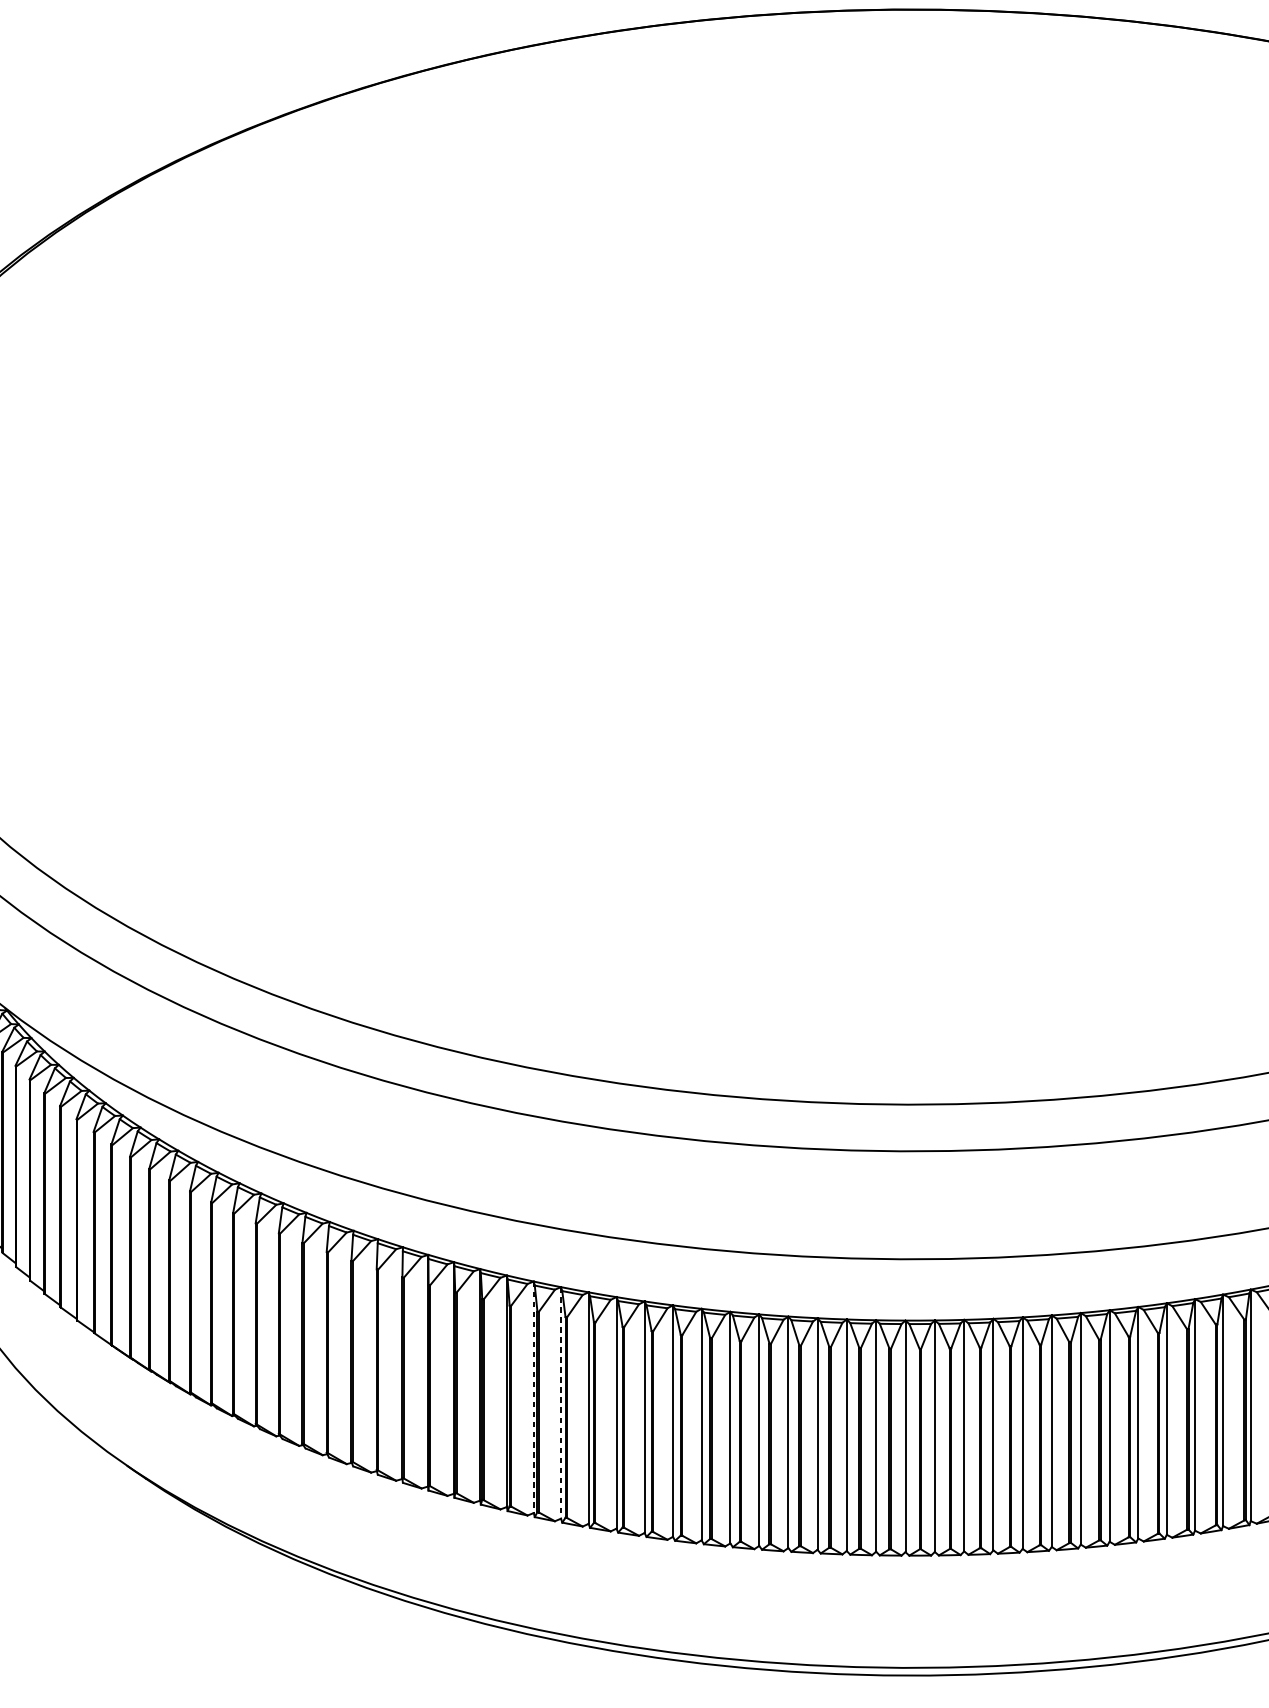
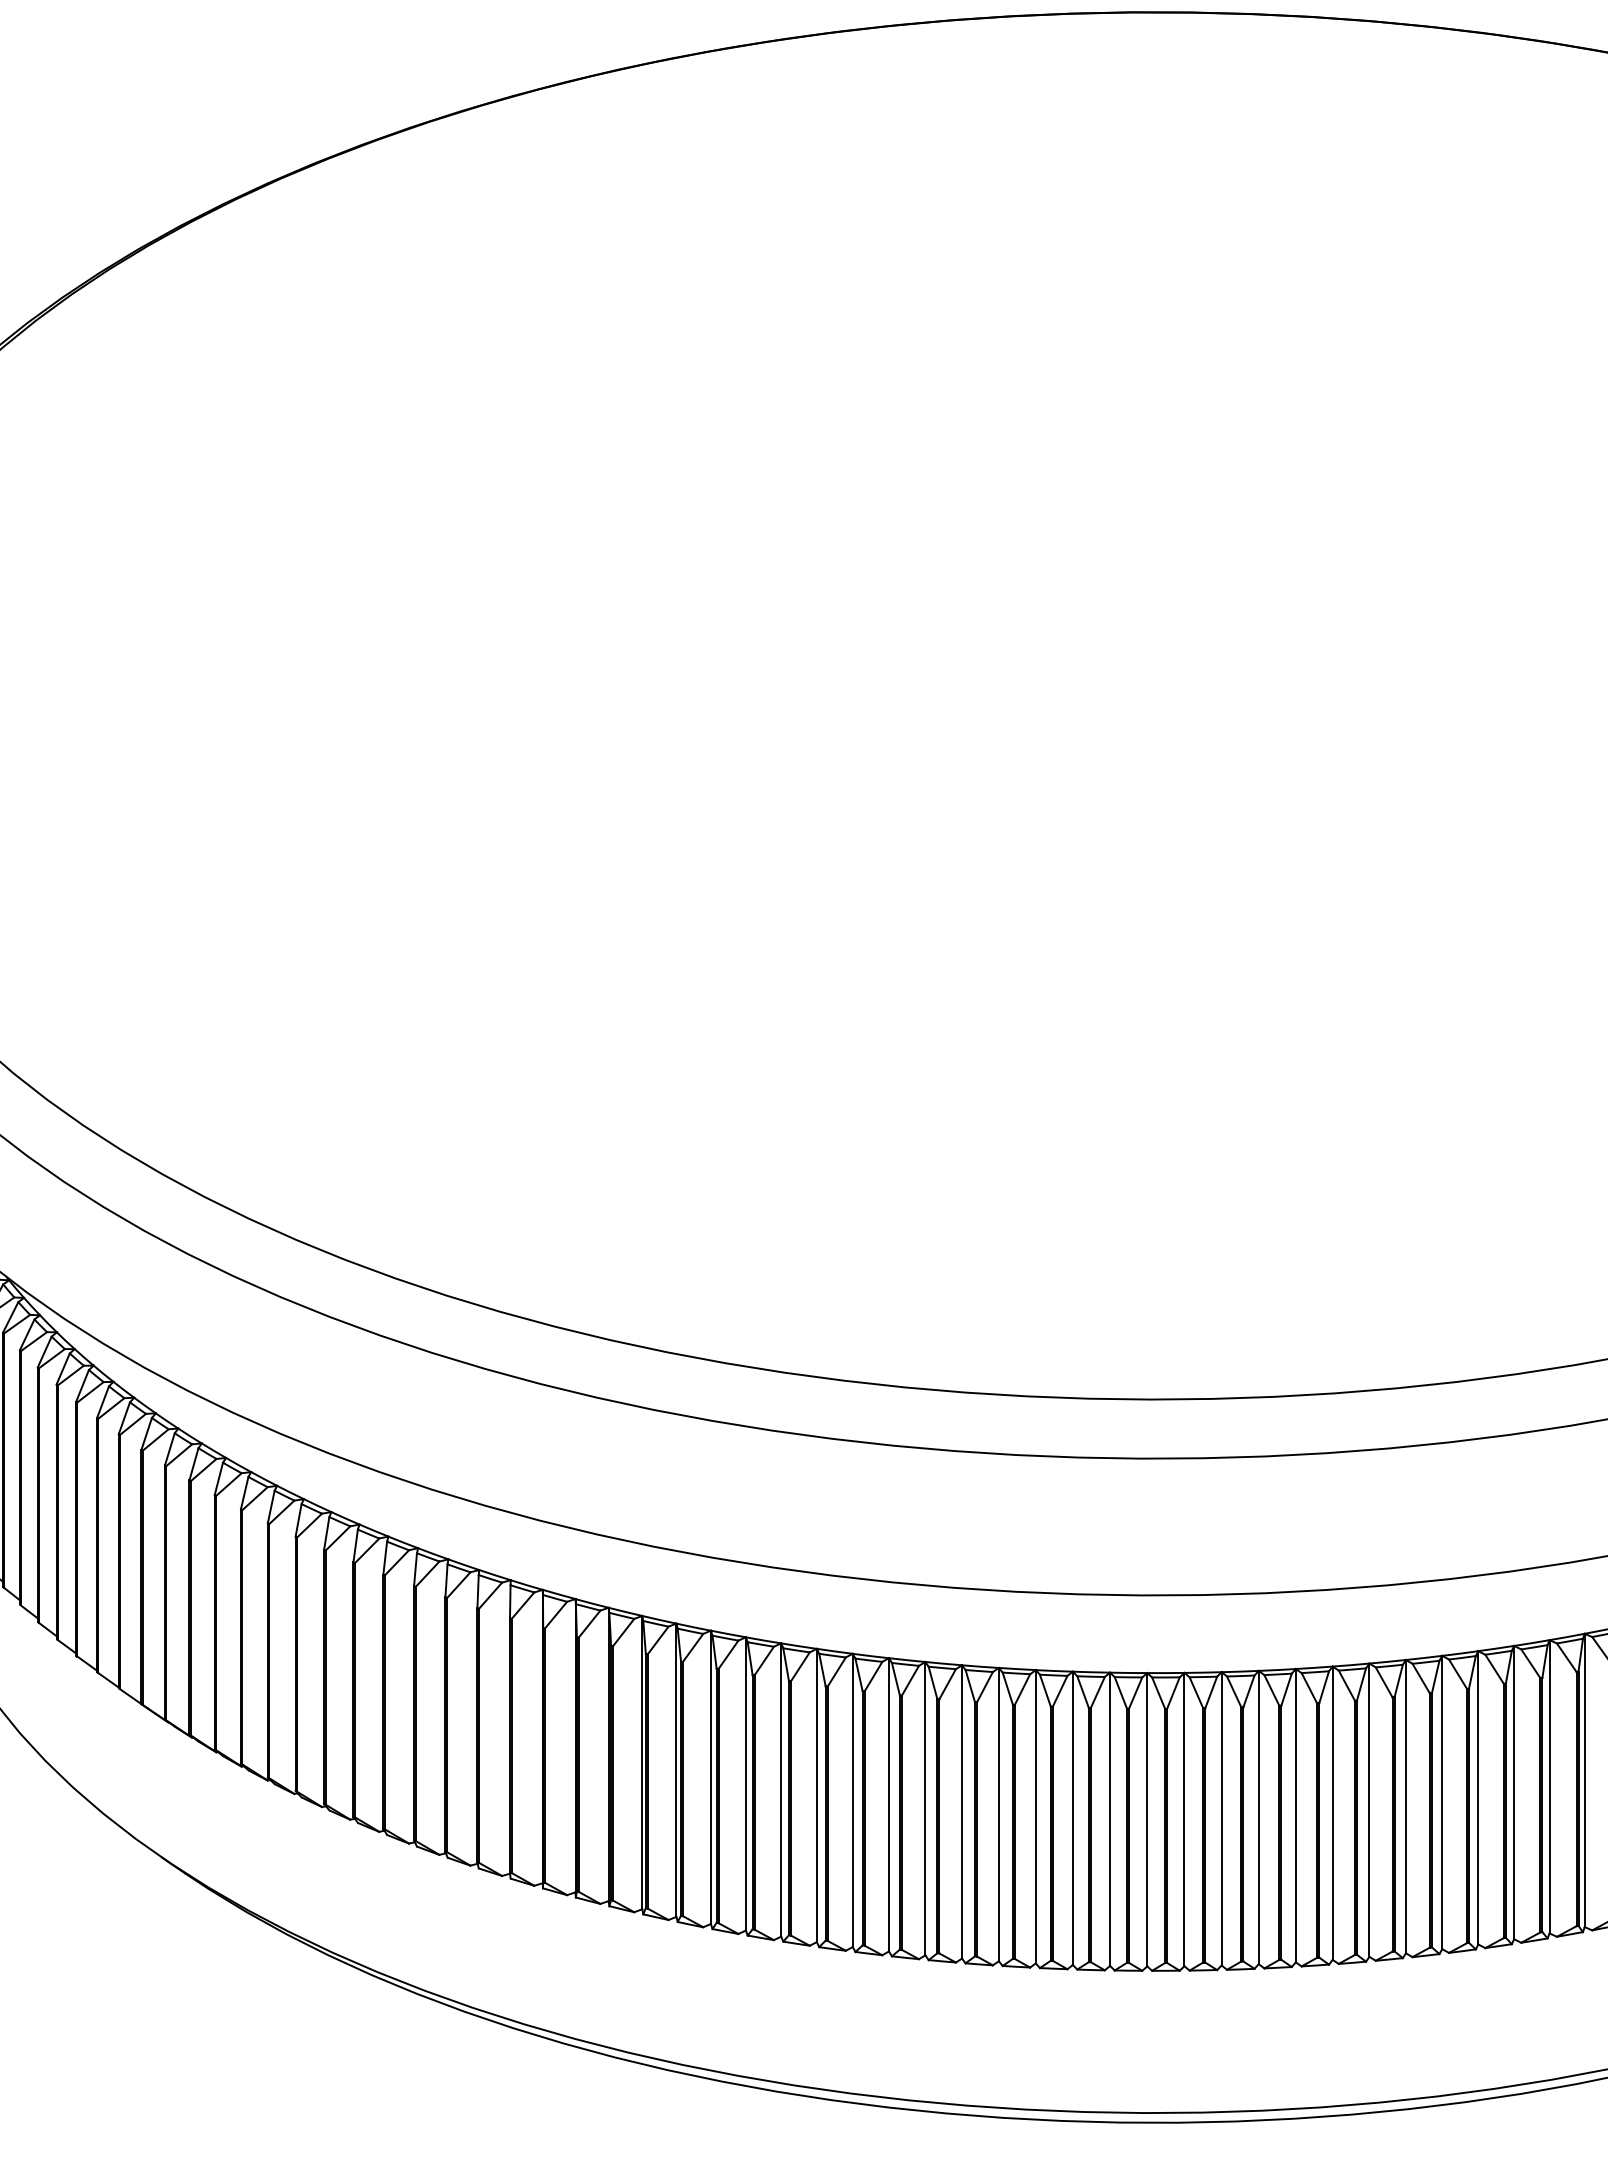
line: (533, 1397) -> (676, 1770), dashed -> solid
line: (560, 1403) -> (710, 1777), dashed -> solid

